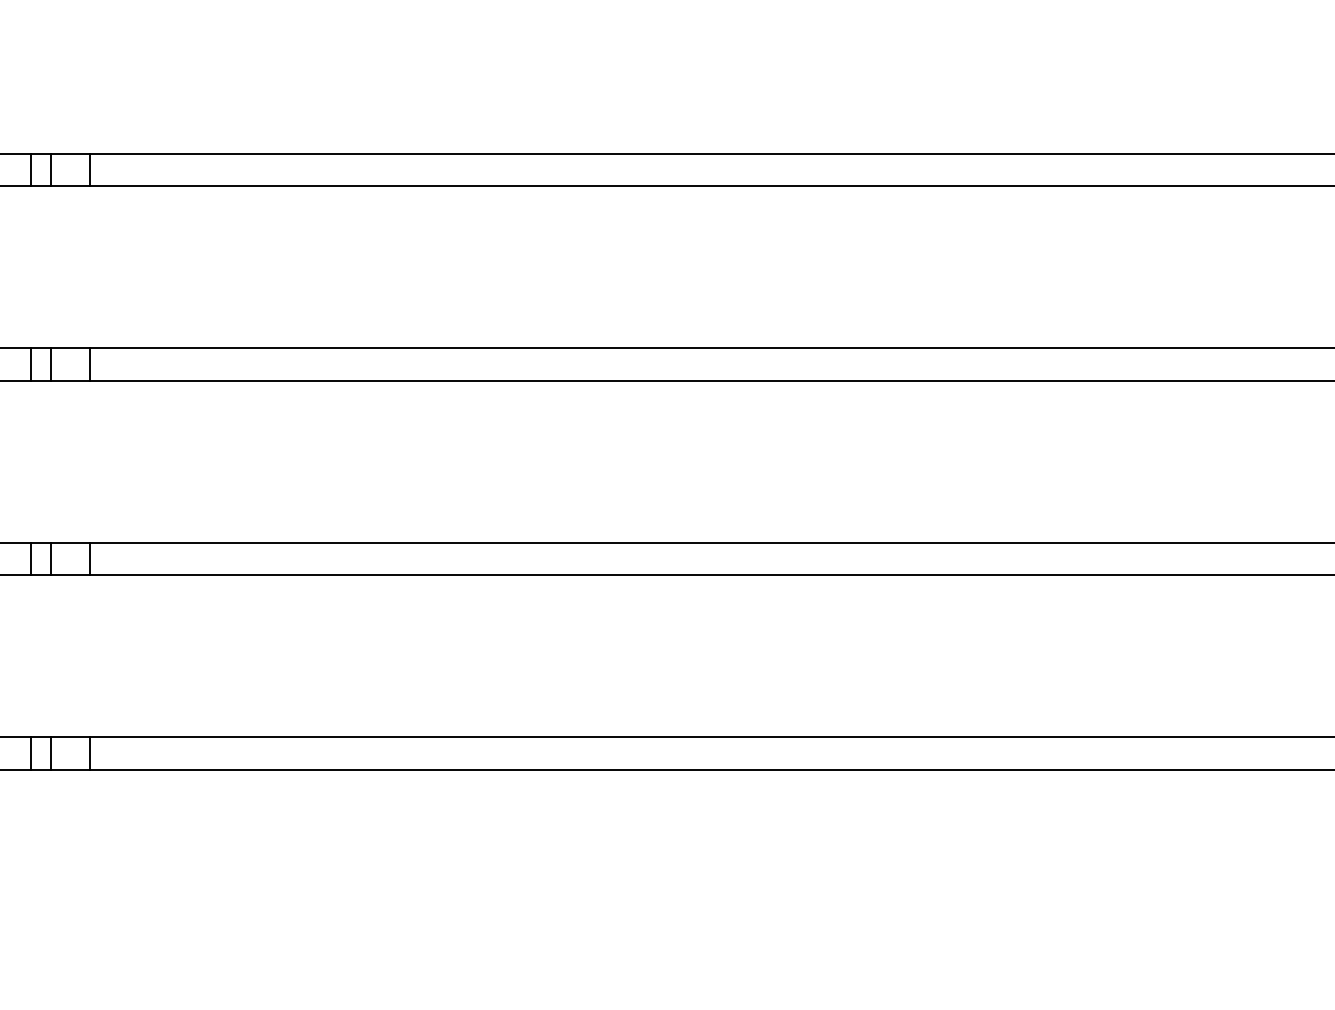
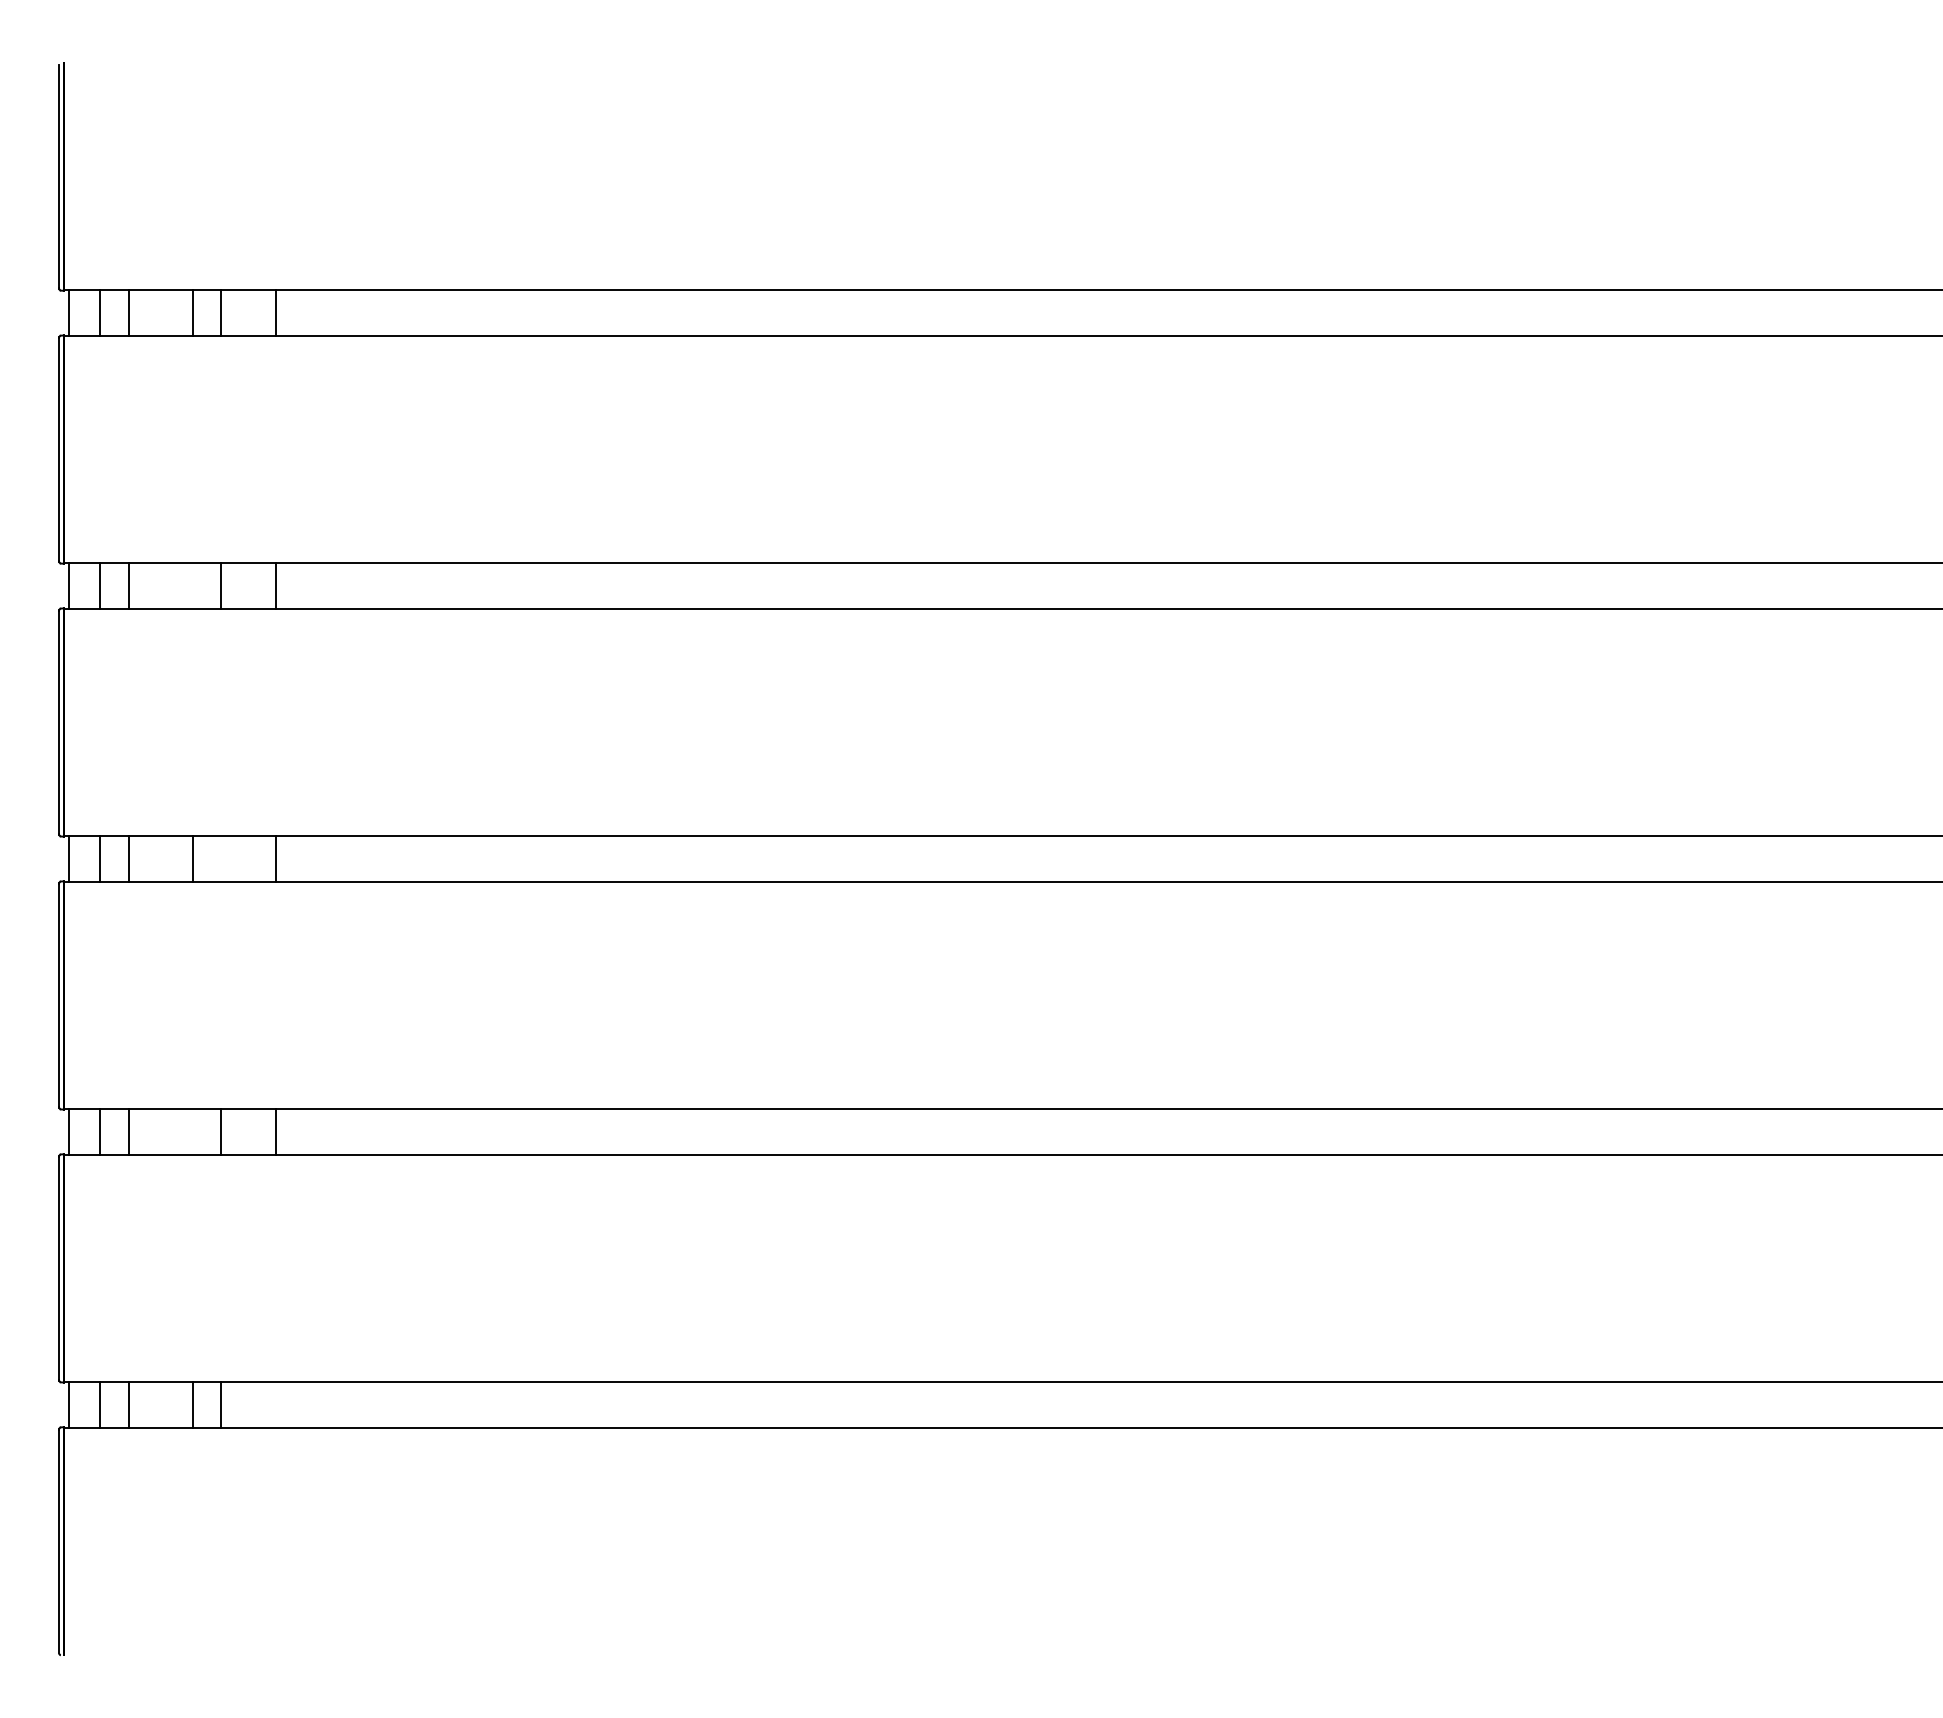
line: (30, 169) -> (192, 585), removed
line: (50, 364) -> (221, 858), removed
line: (30, 558) -> (192, 1131), removed
line: (90, 753) -> (276, 1404), removed

